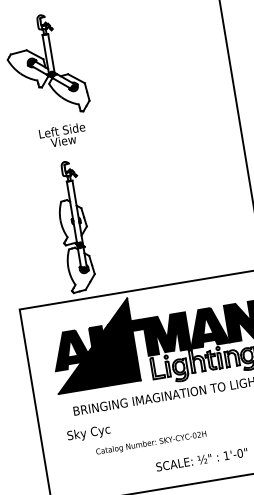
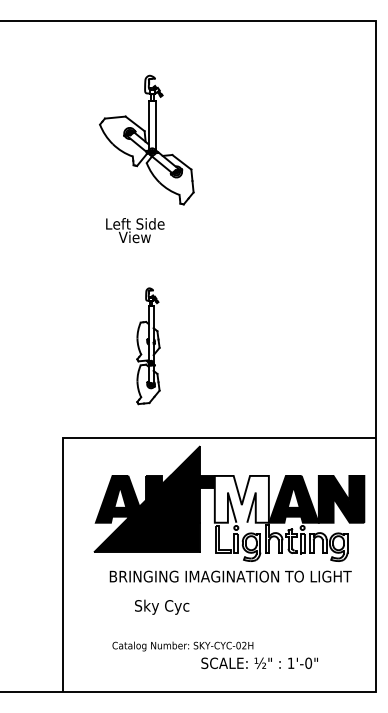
text: (63, 135) -> (135, 230), moved
part: (74, 226) -> (148, 345), size x0.7
fill: (166, 333) -> (241, 498), removed
text: (89, 432) -> (162, 606), moved
text: (150, 443) -> (182, 646), moved

